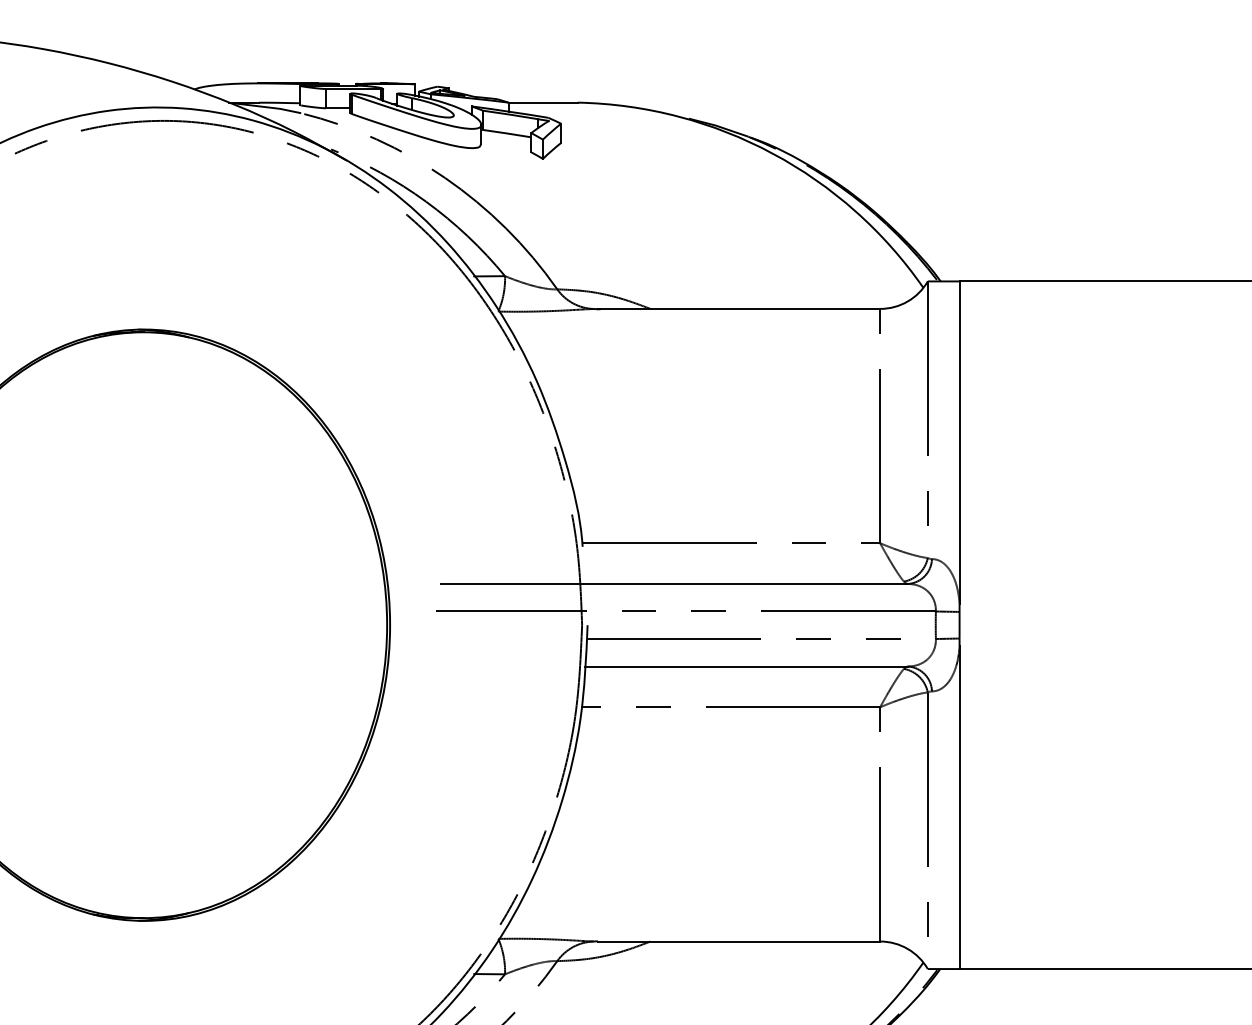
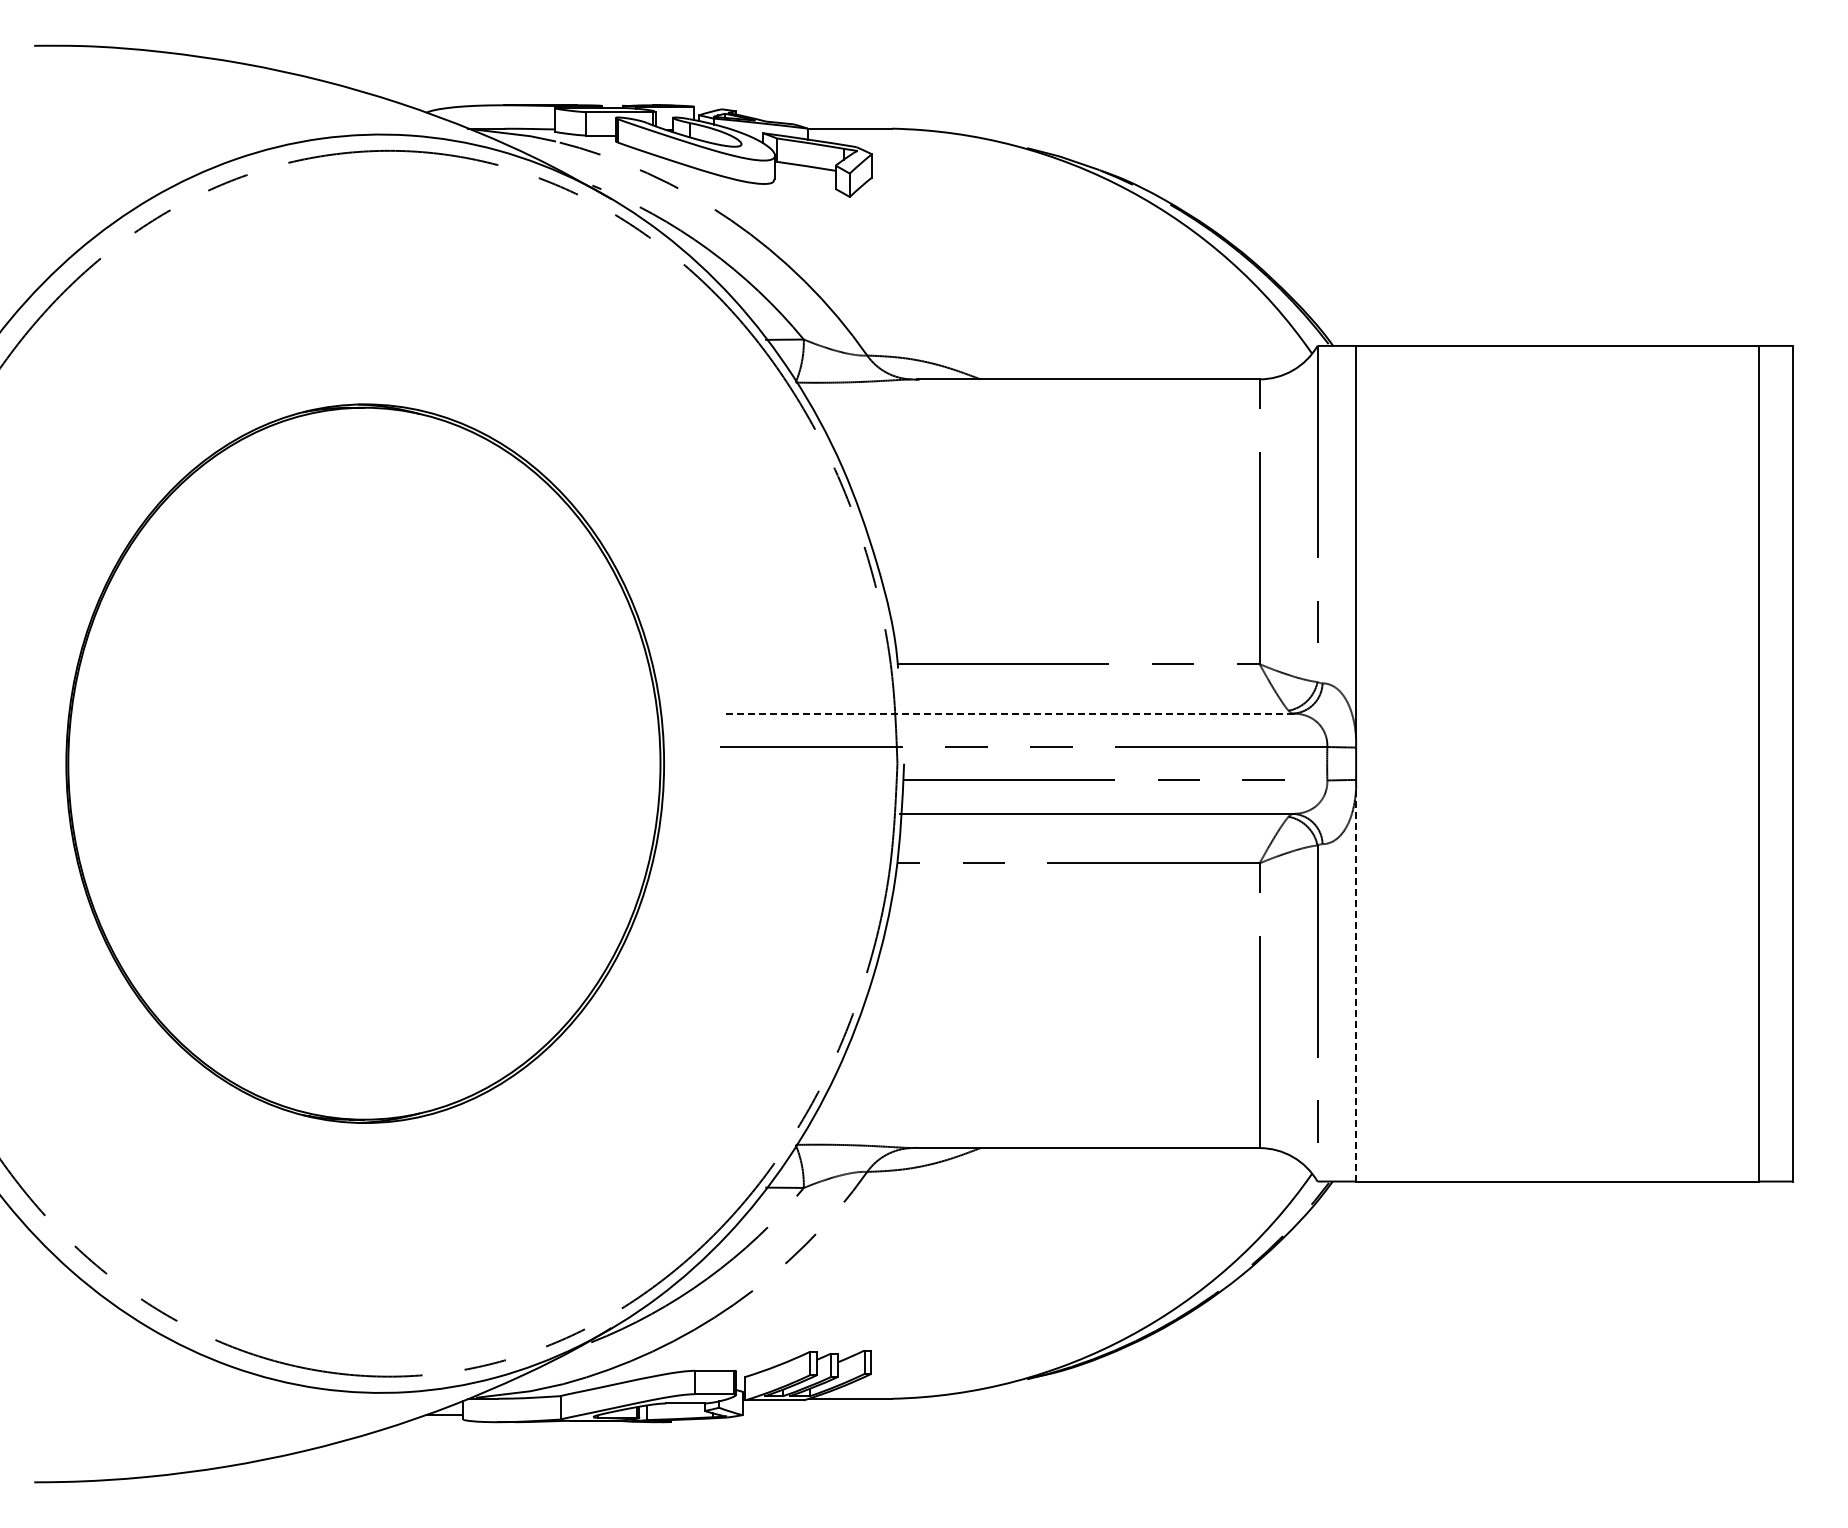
line: (675, 583) -> (1010, 713), solid -> dashed
line: (959, 806) -> (1356, 984), solid -> dashed

